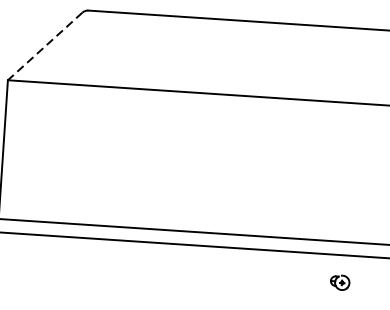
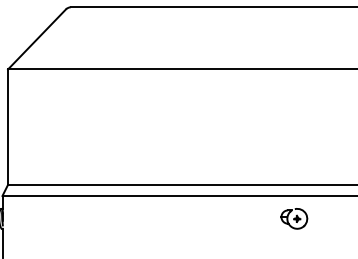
line: (45, 46) -> (37, 39), dashed -> solid
part: (340, 282) -> (294, 218), size x1.67

